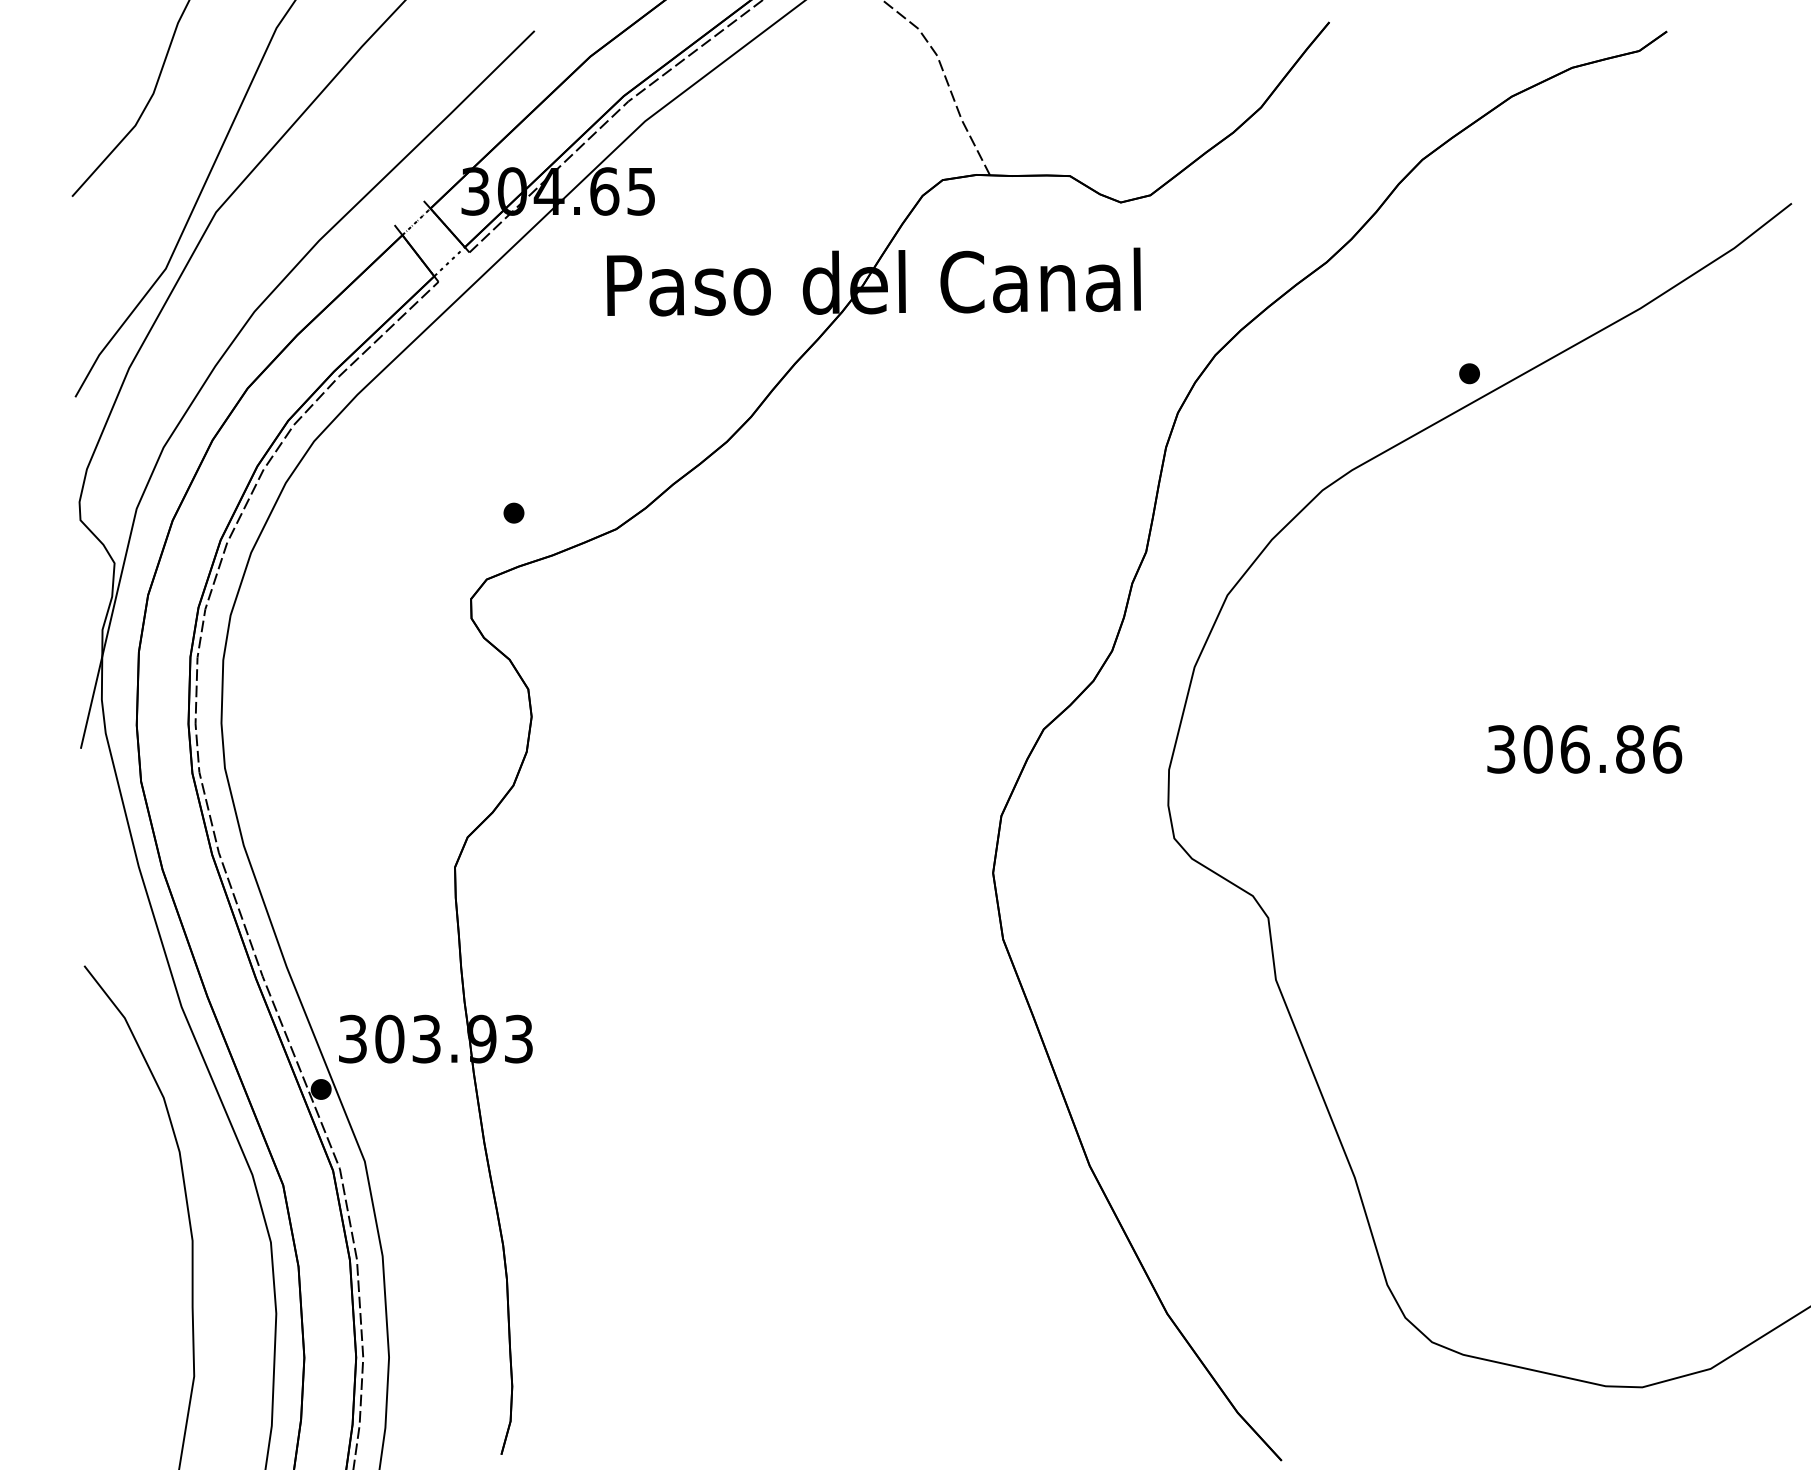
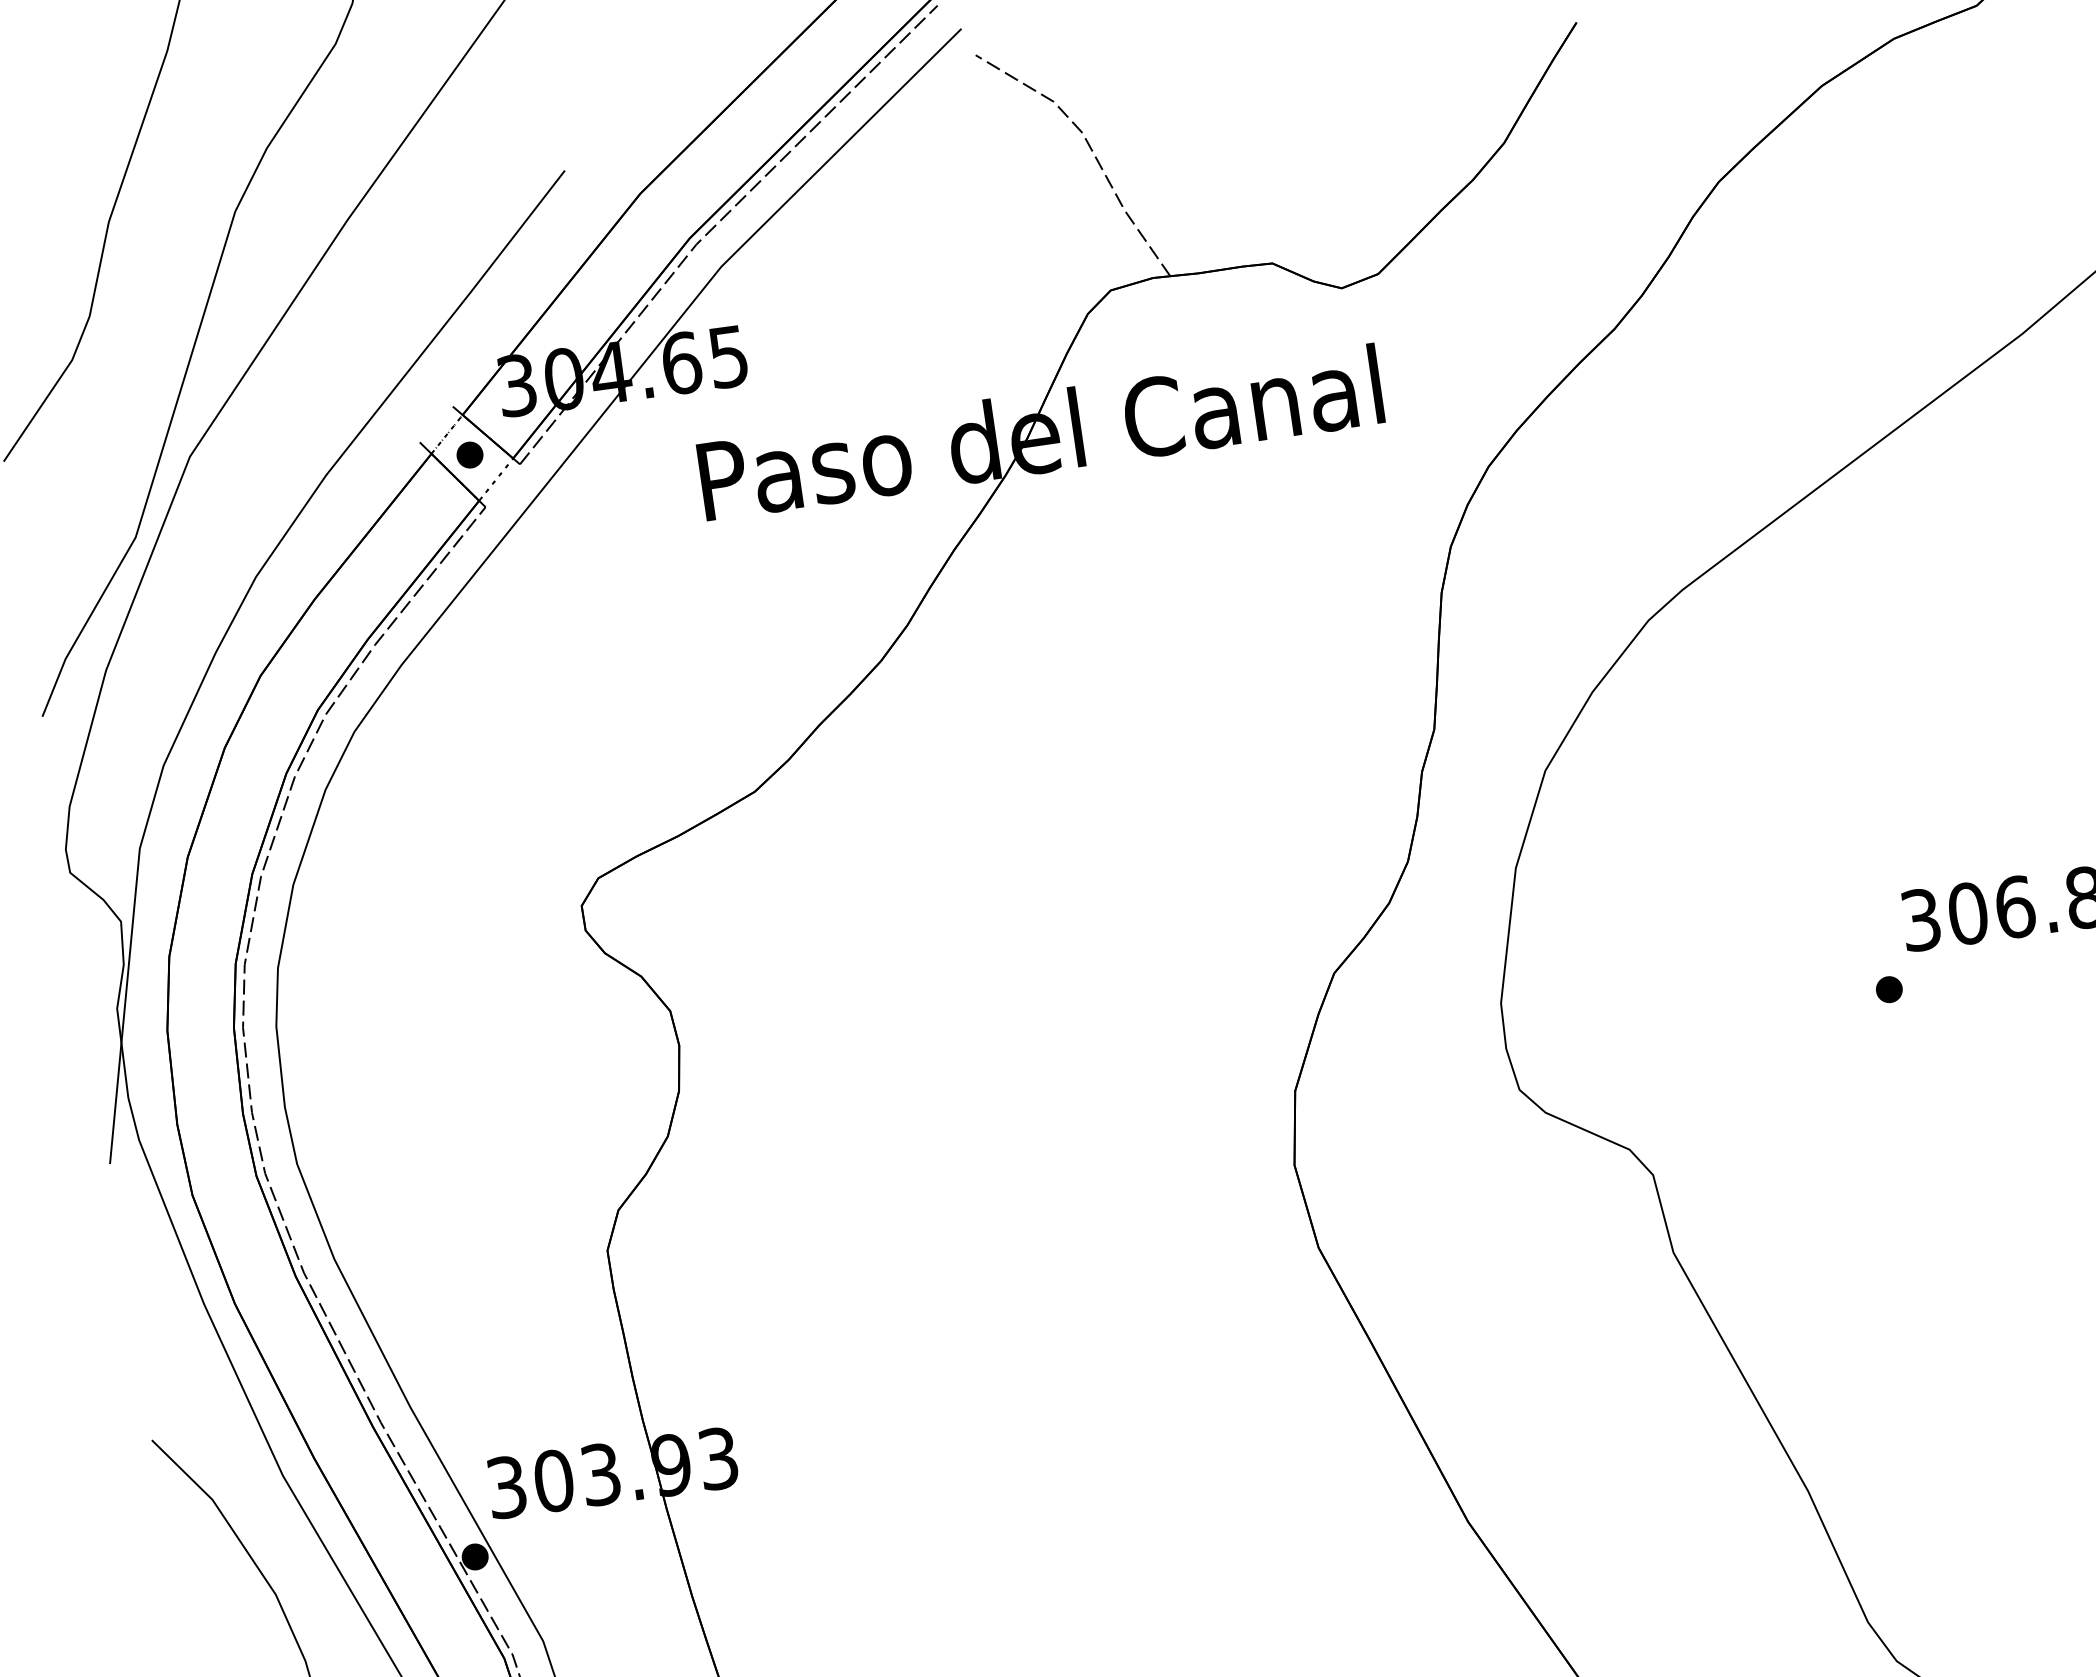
part: (1469, 373) -> (1889, 989), moved
part: (513, 512) -> (469, 454), moved

